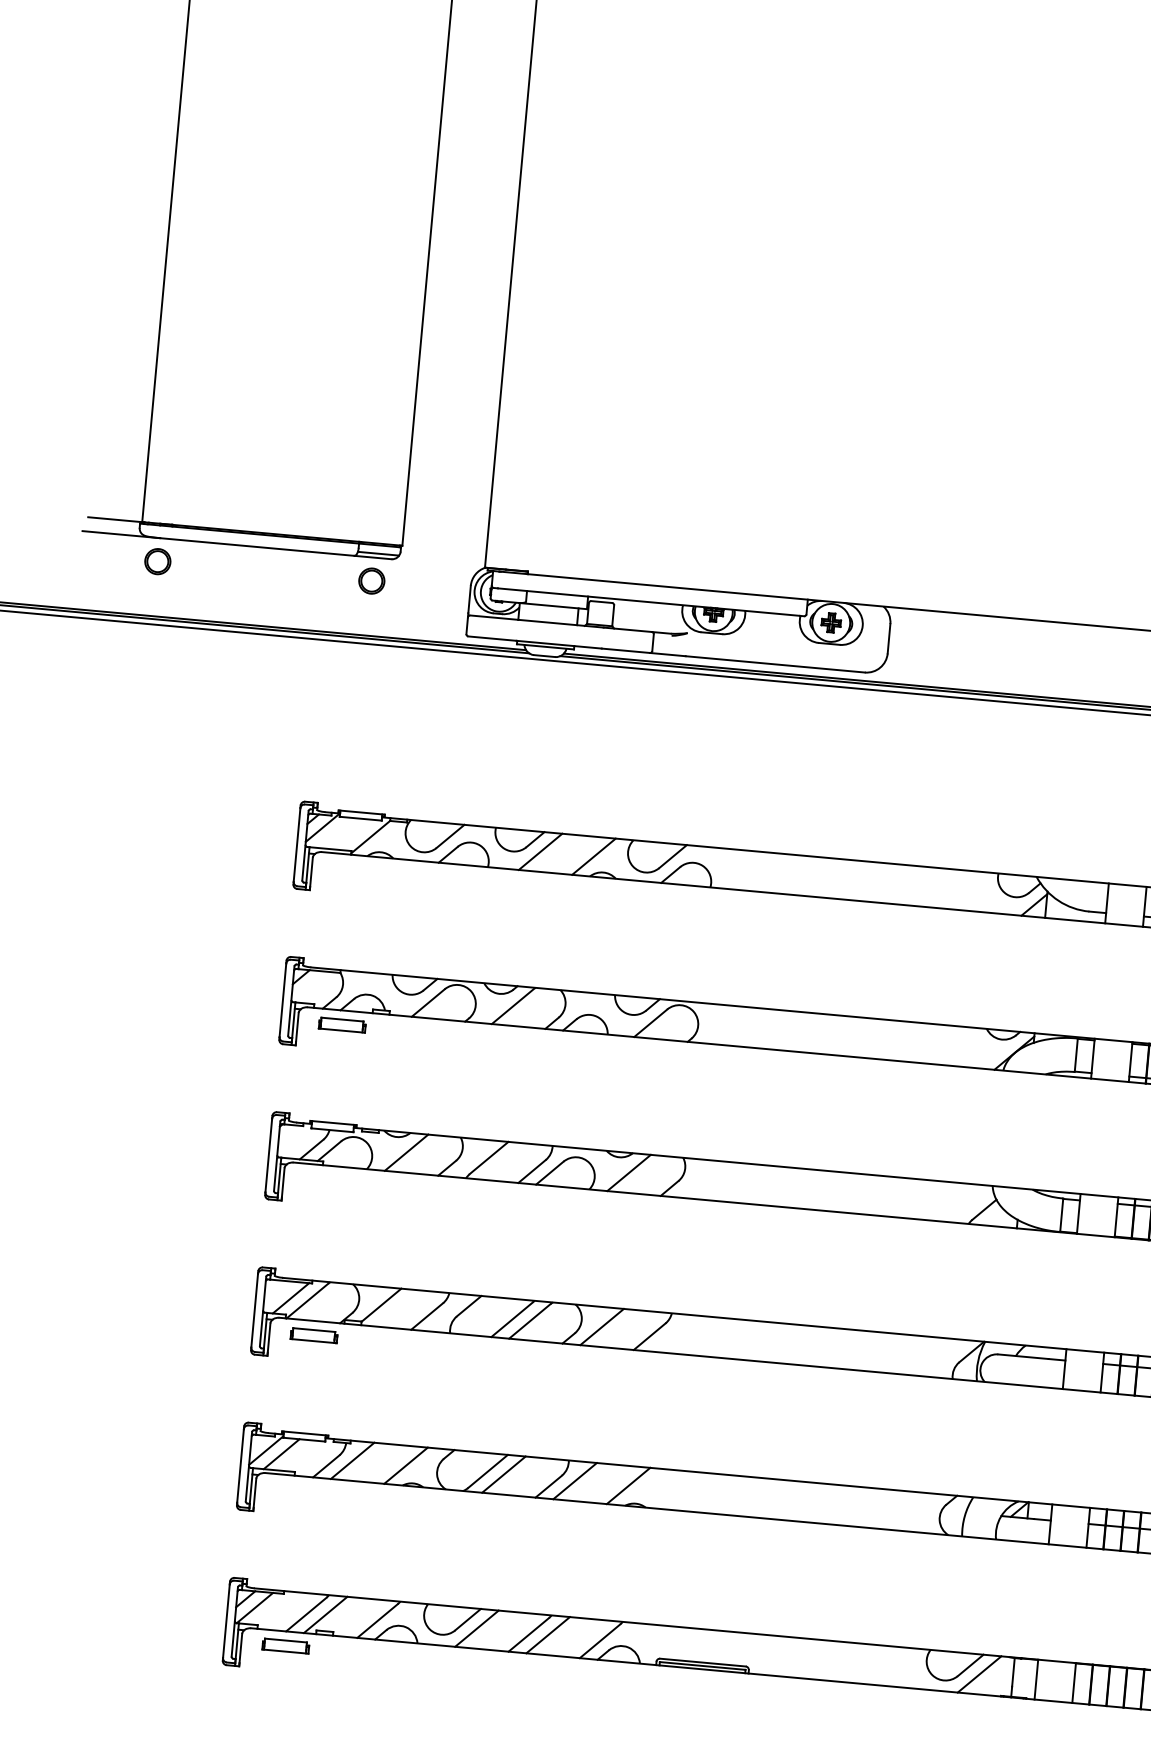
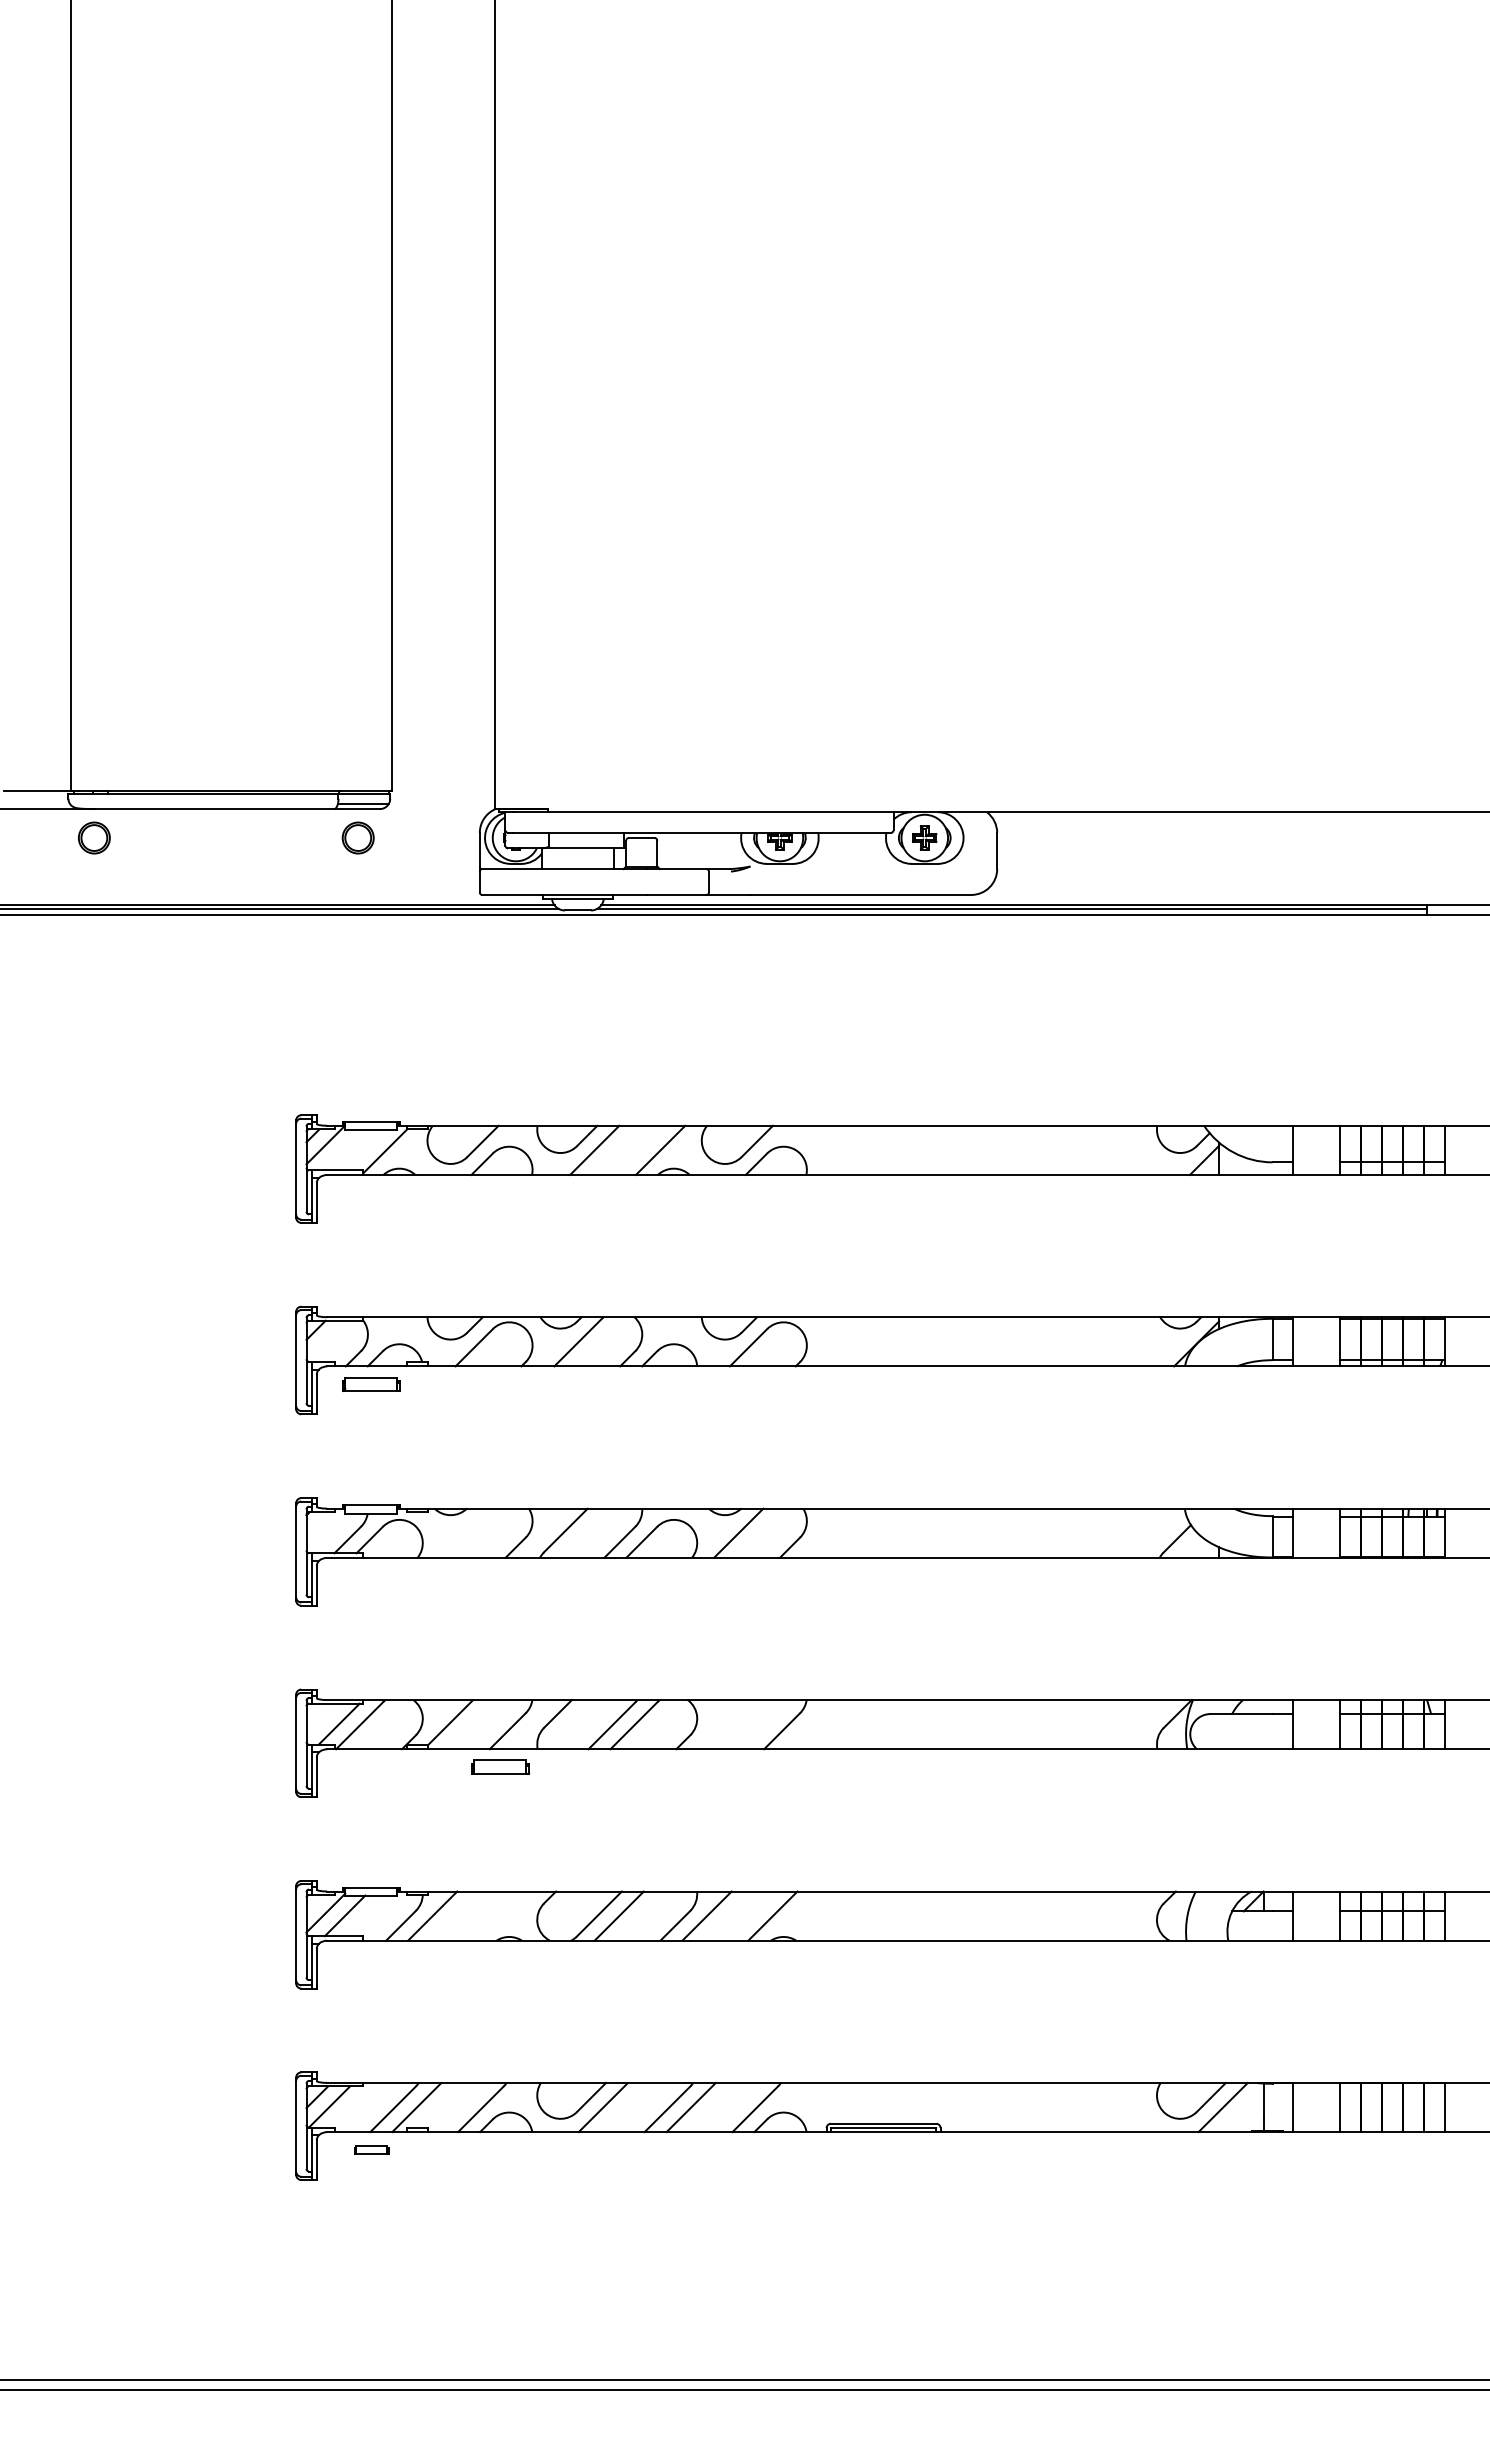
line: (405, 1152) -> (463, 1532), removed
line: (601, 1326) -> (722, 1724), removed
part: (314, 1335) -> (500, 1766), moved
line: (406, 1465) -> (498, 1915), removed
part: (285, 1645) -> (371, 2149), size x0.6

